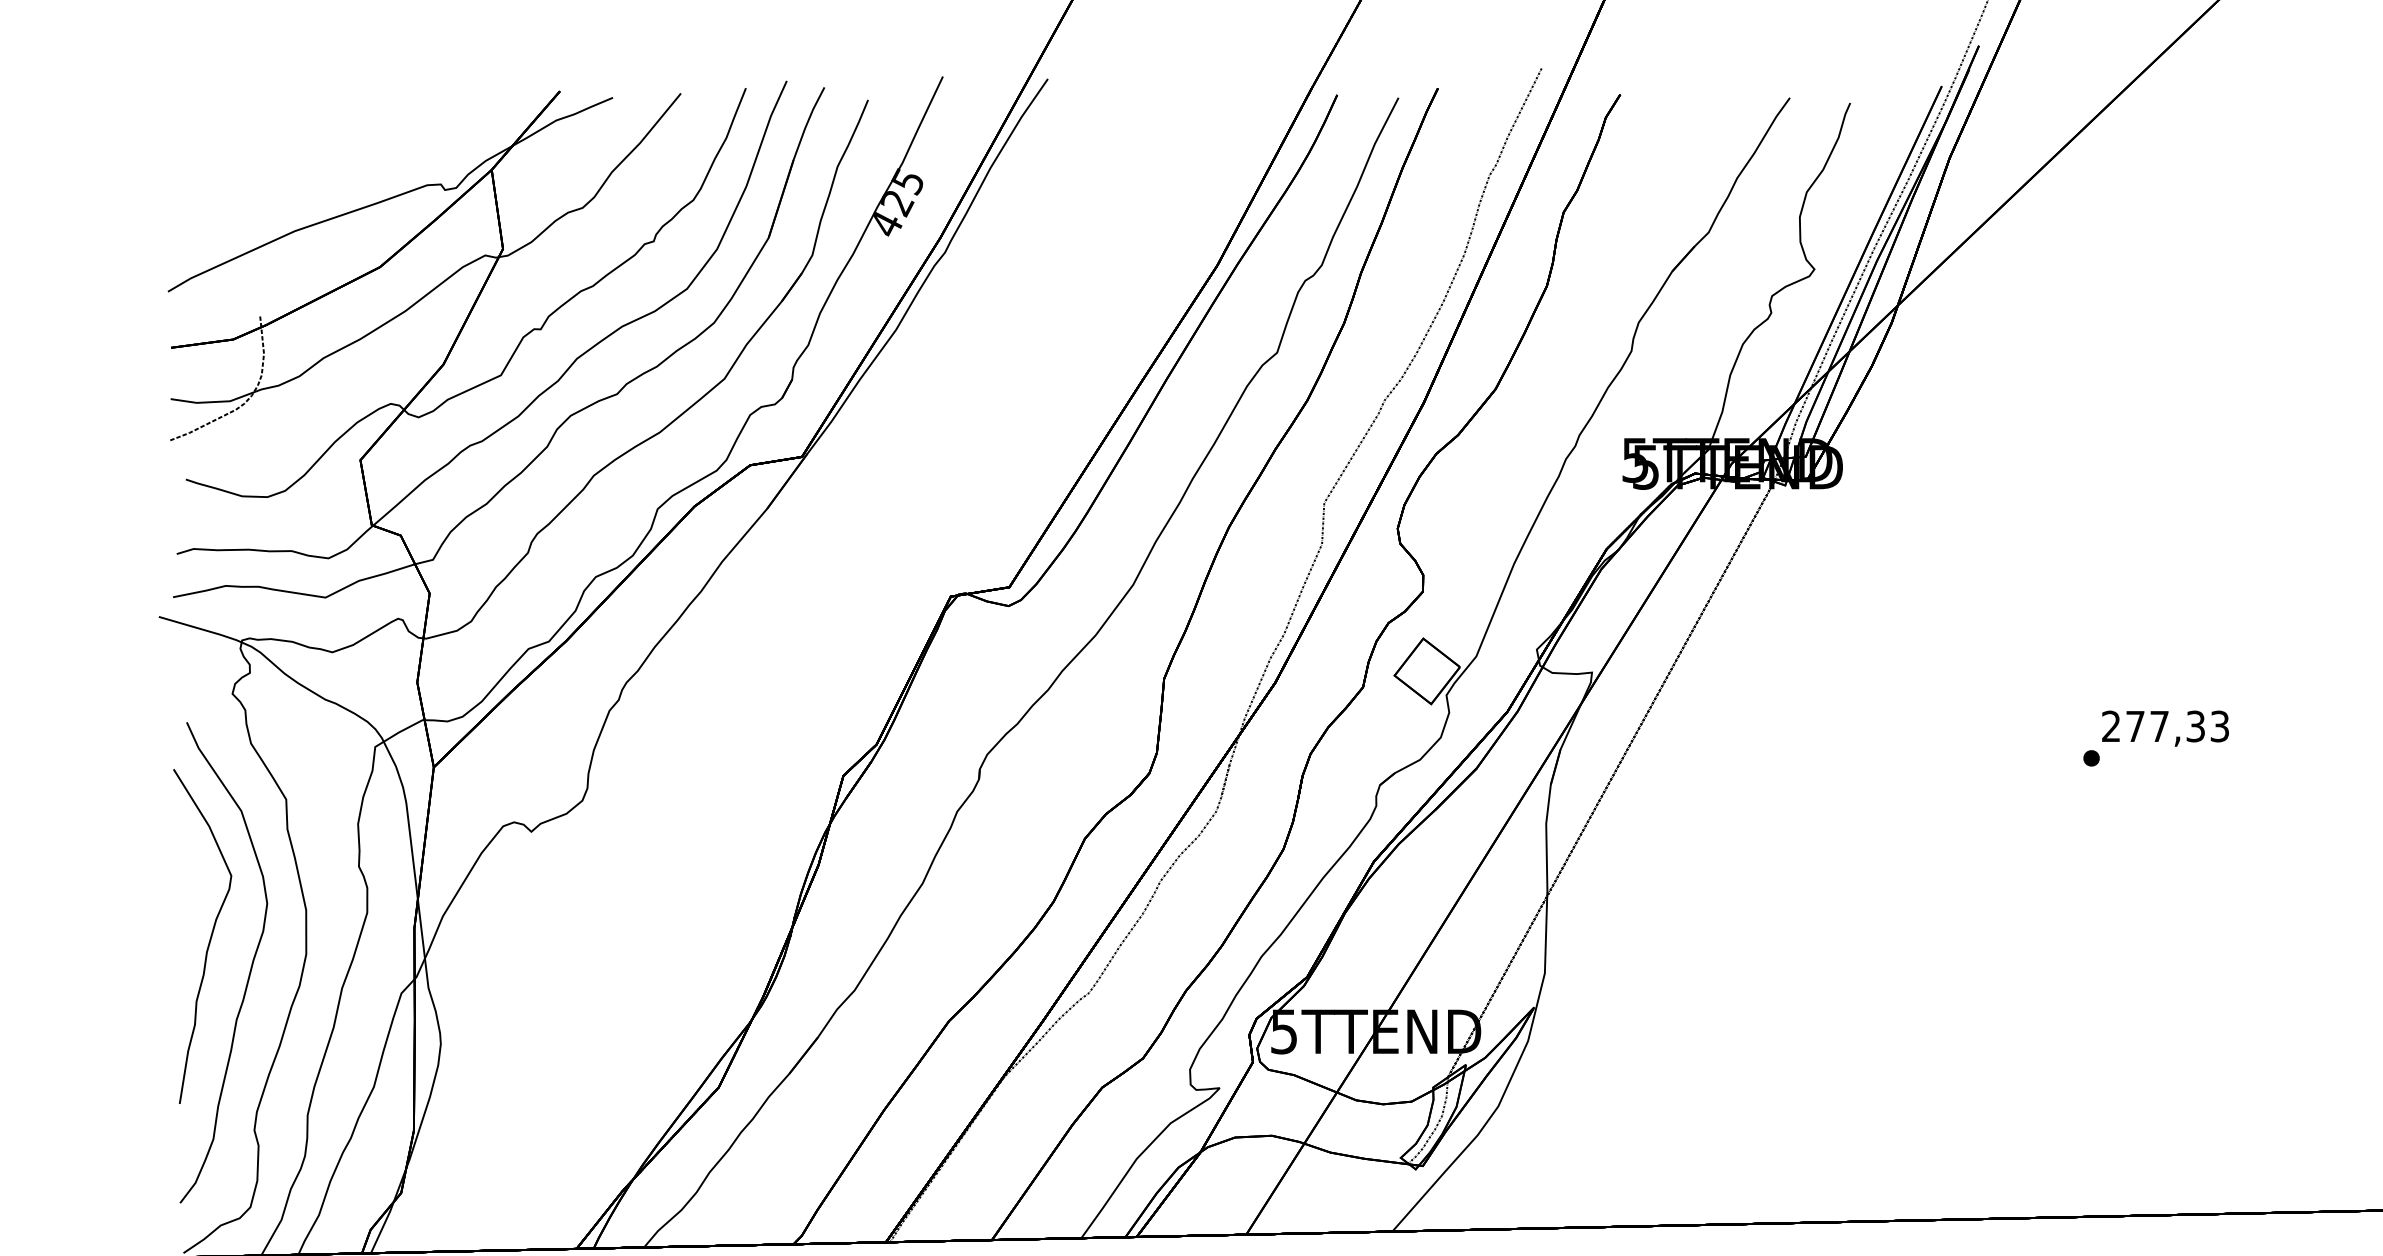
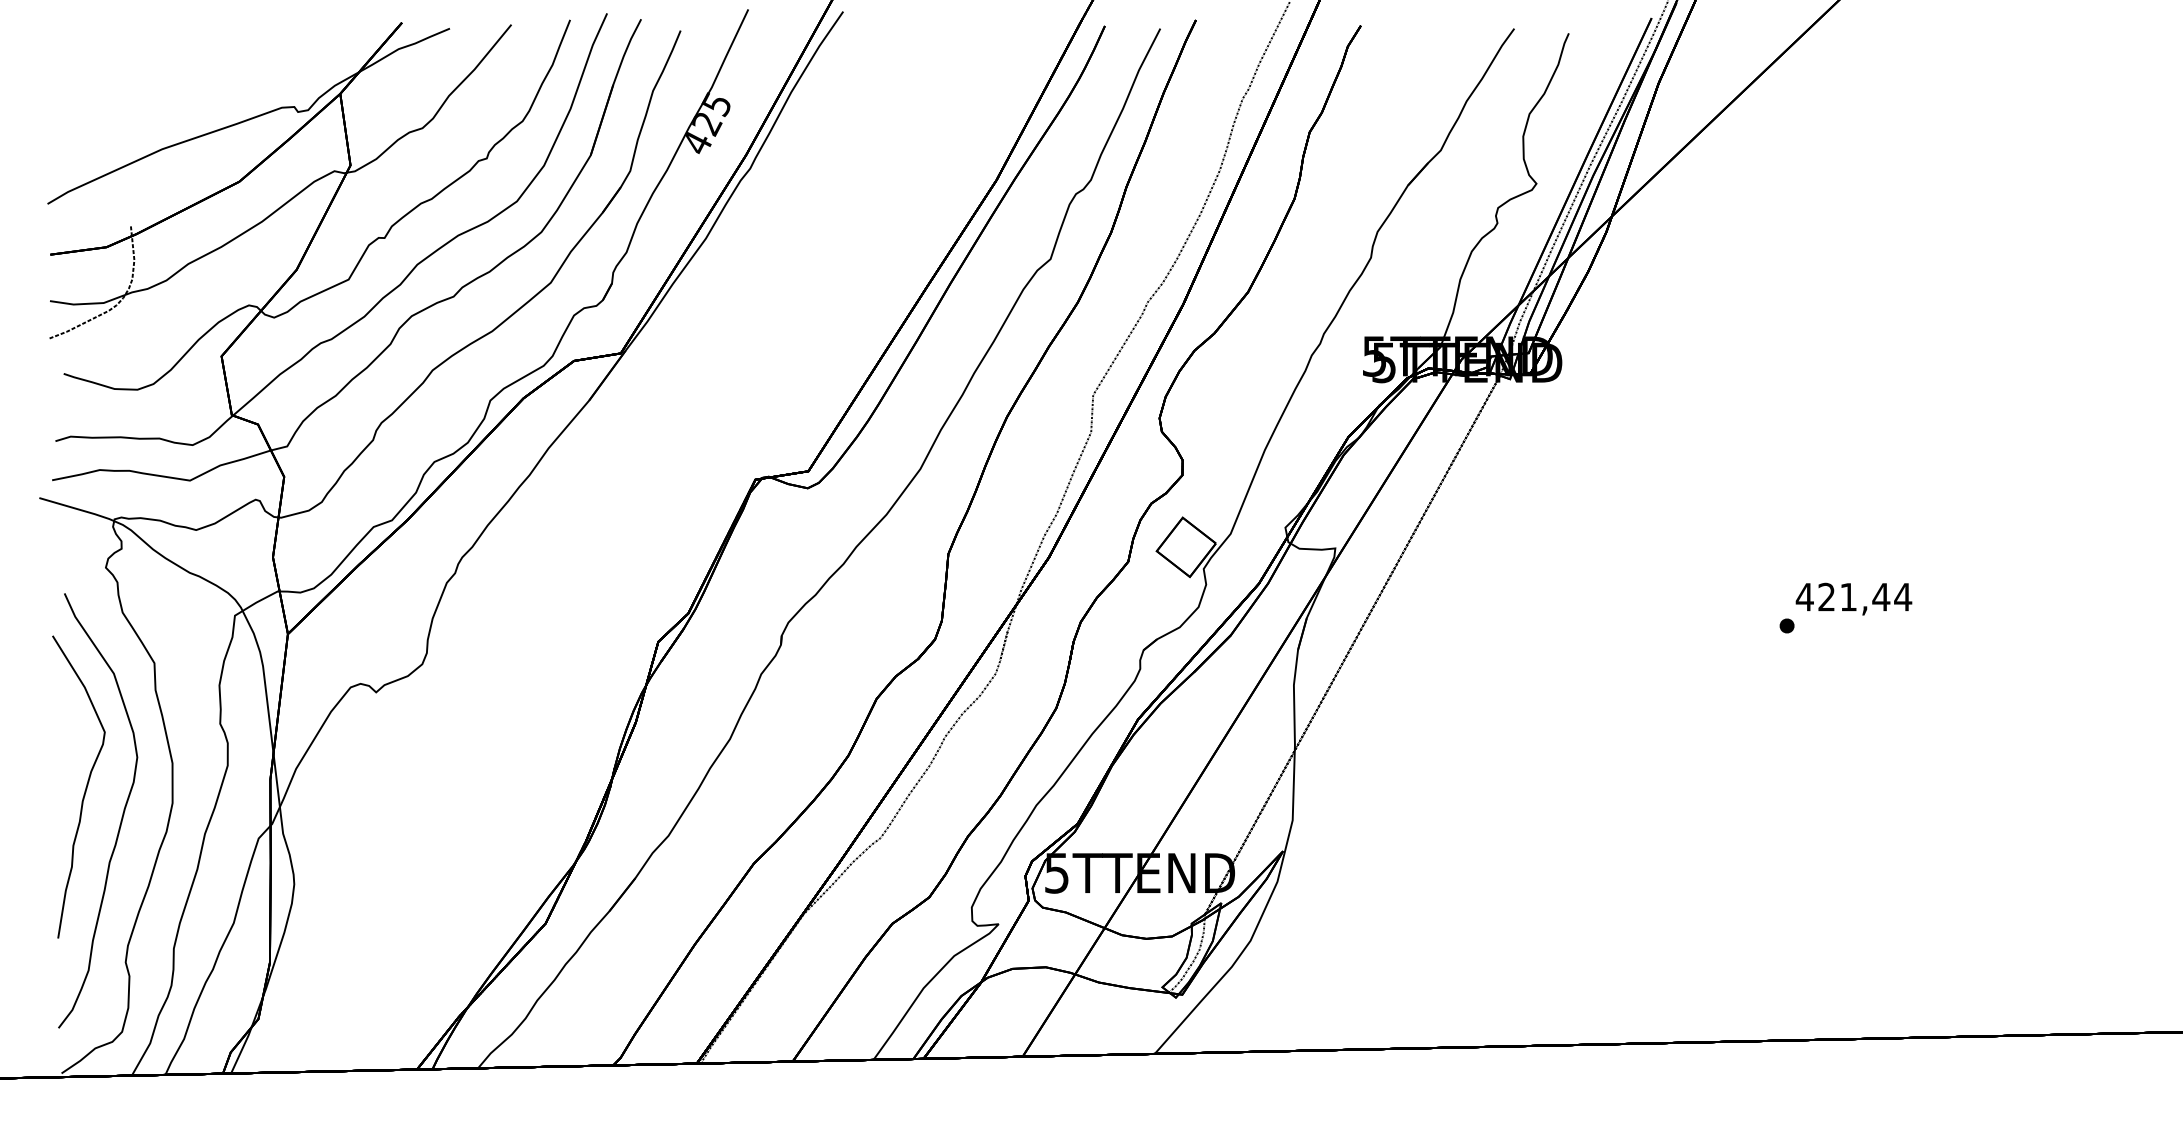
text: (2165, 725) -> (1853, 596), 277,33 -> 421,44

